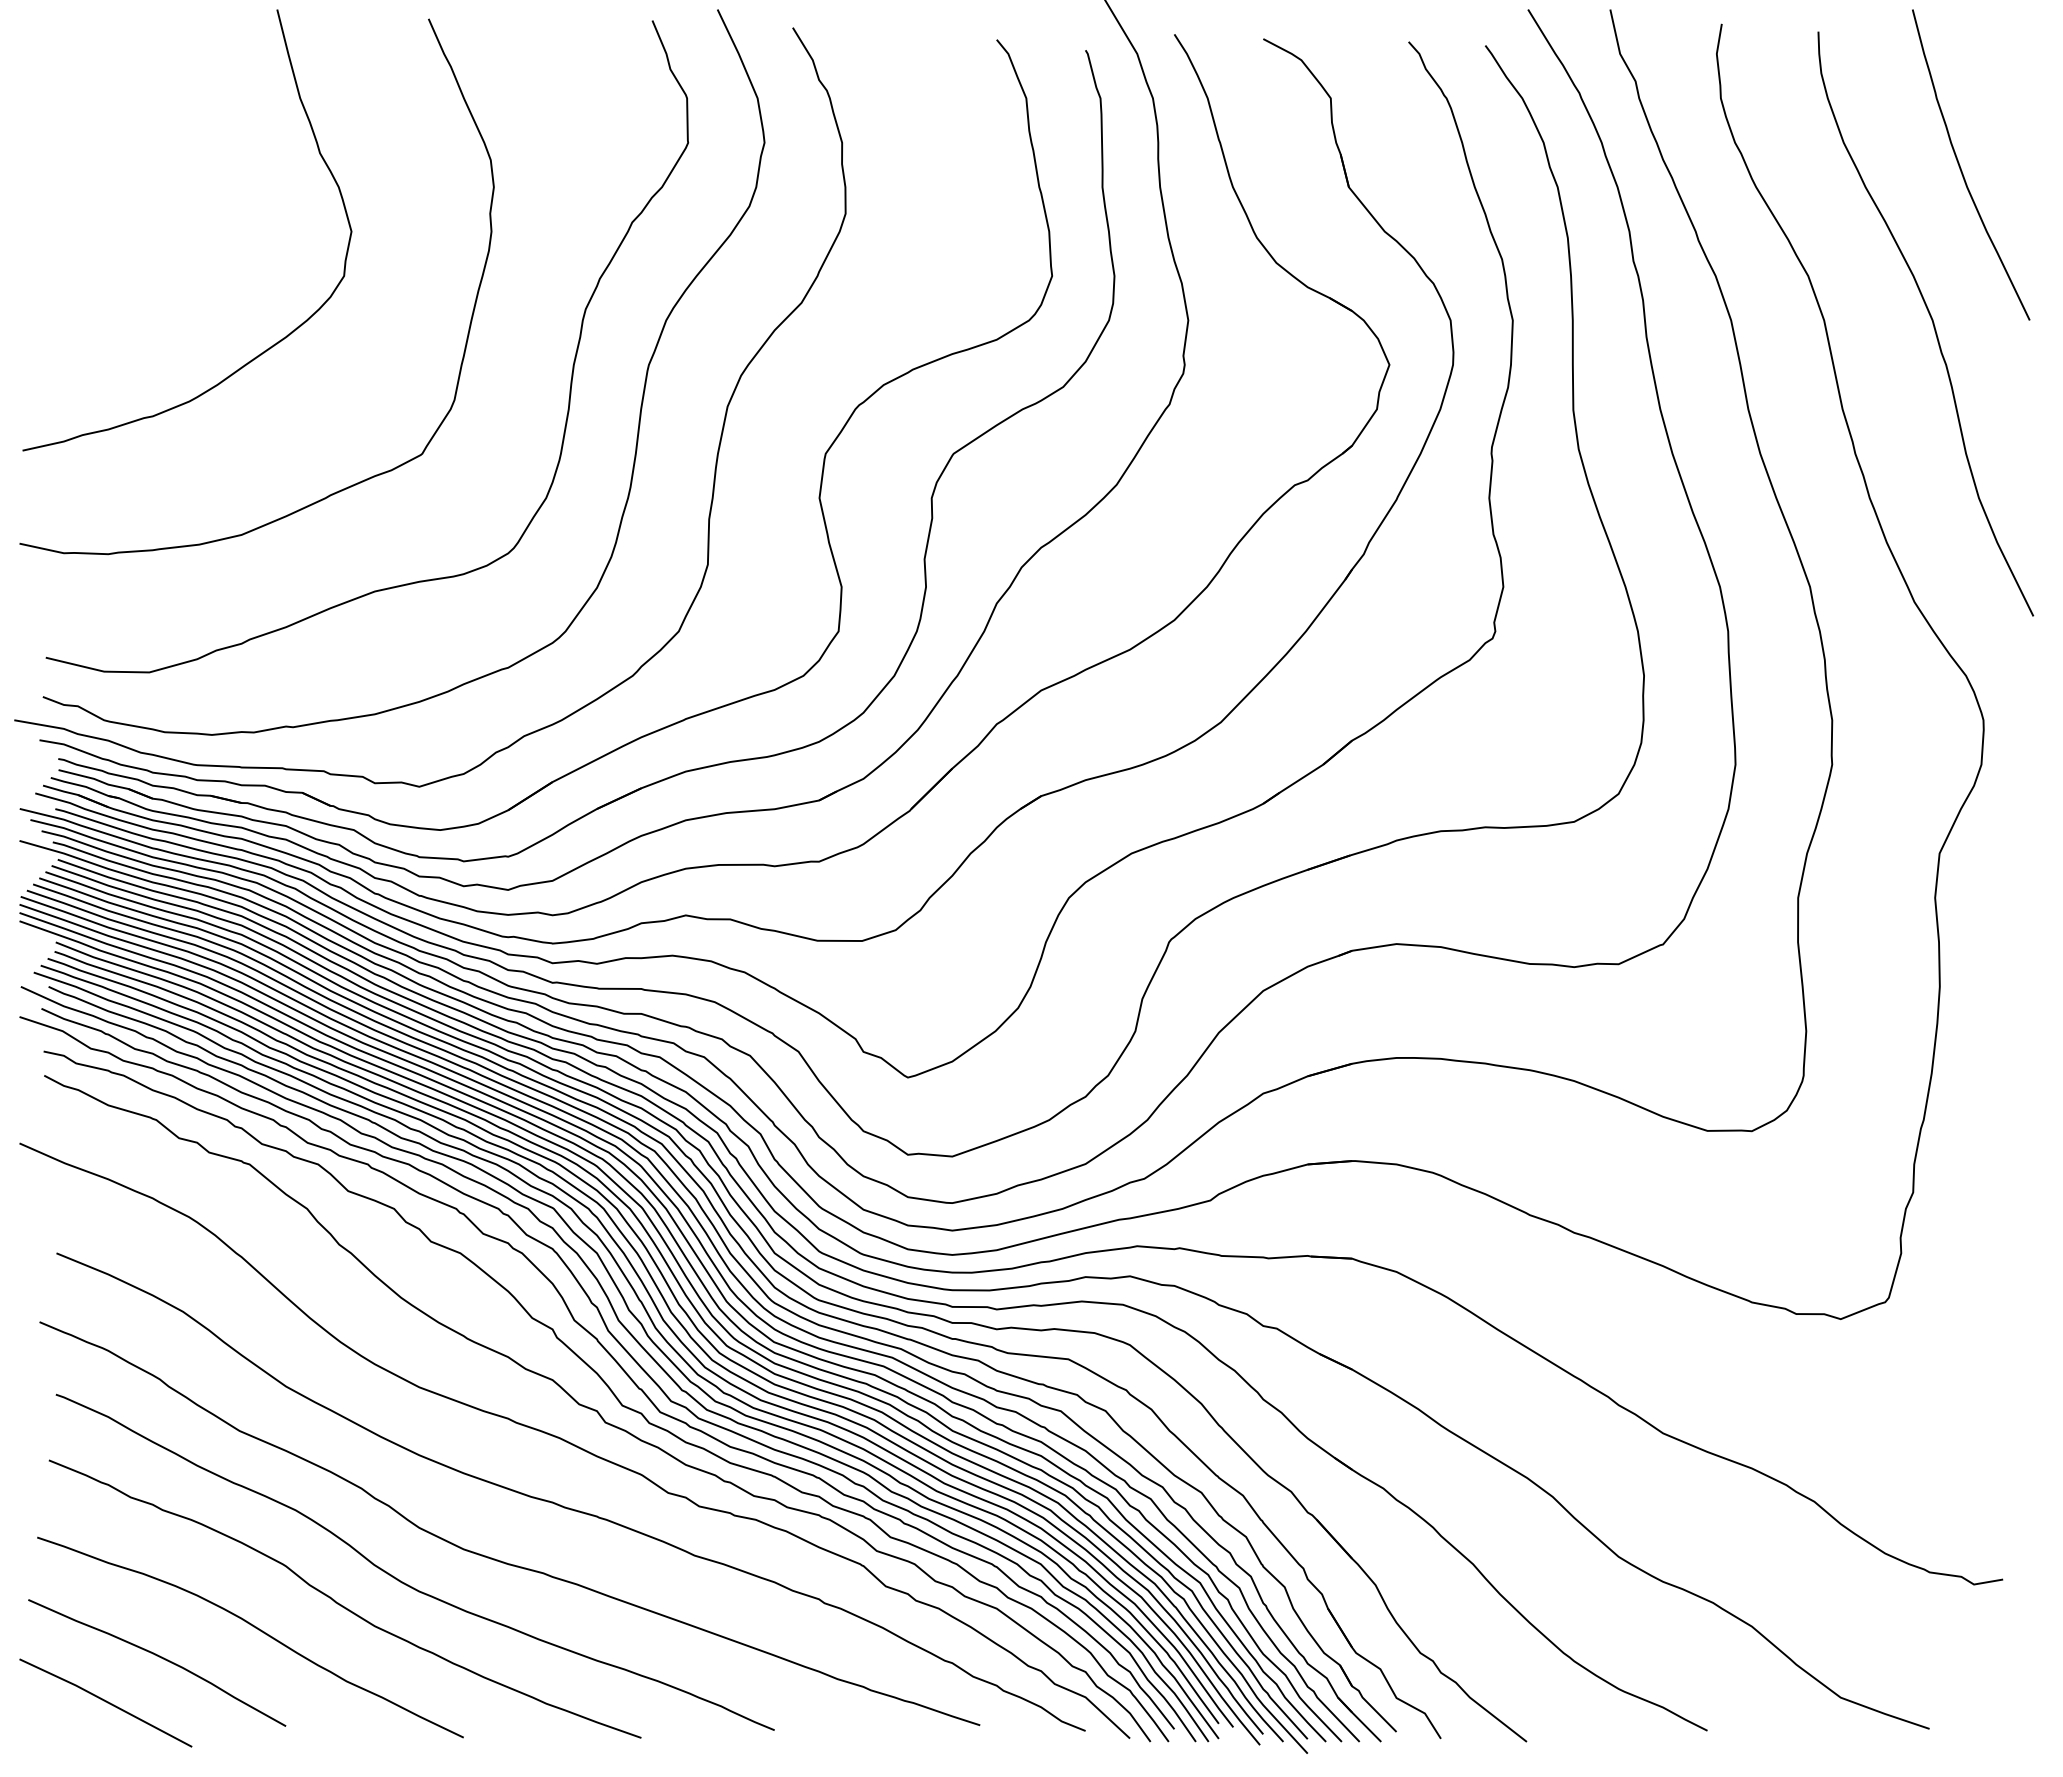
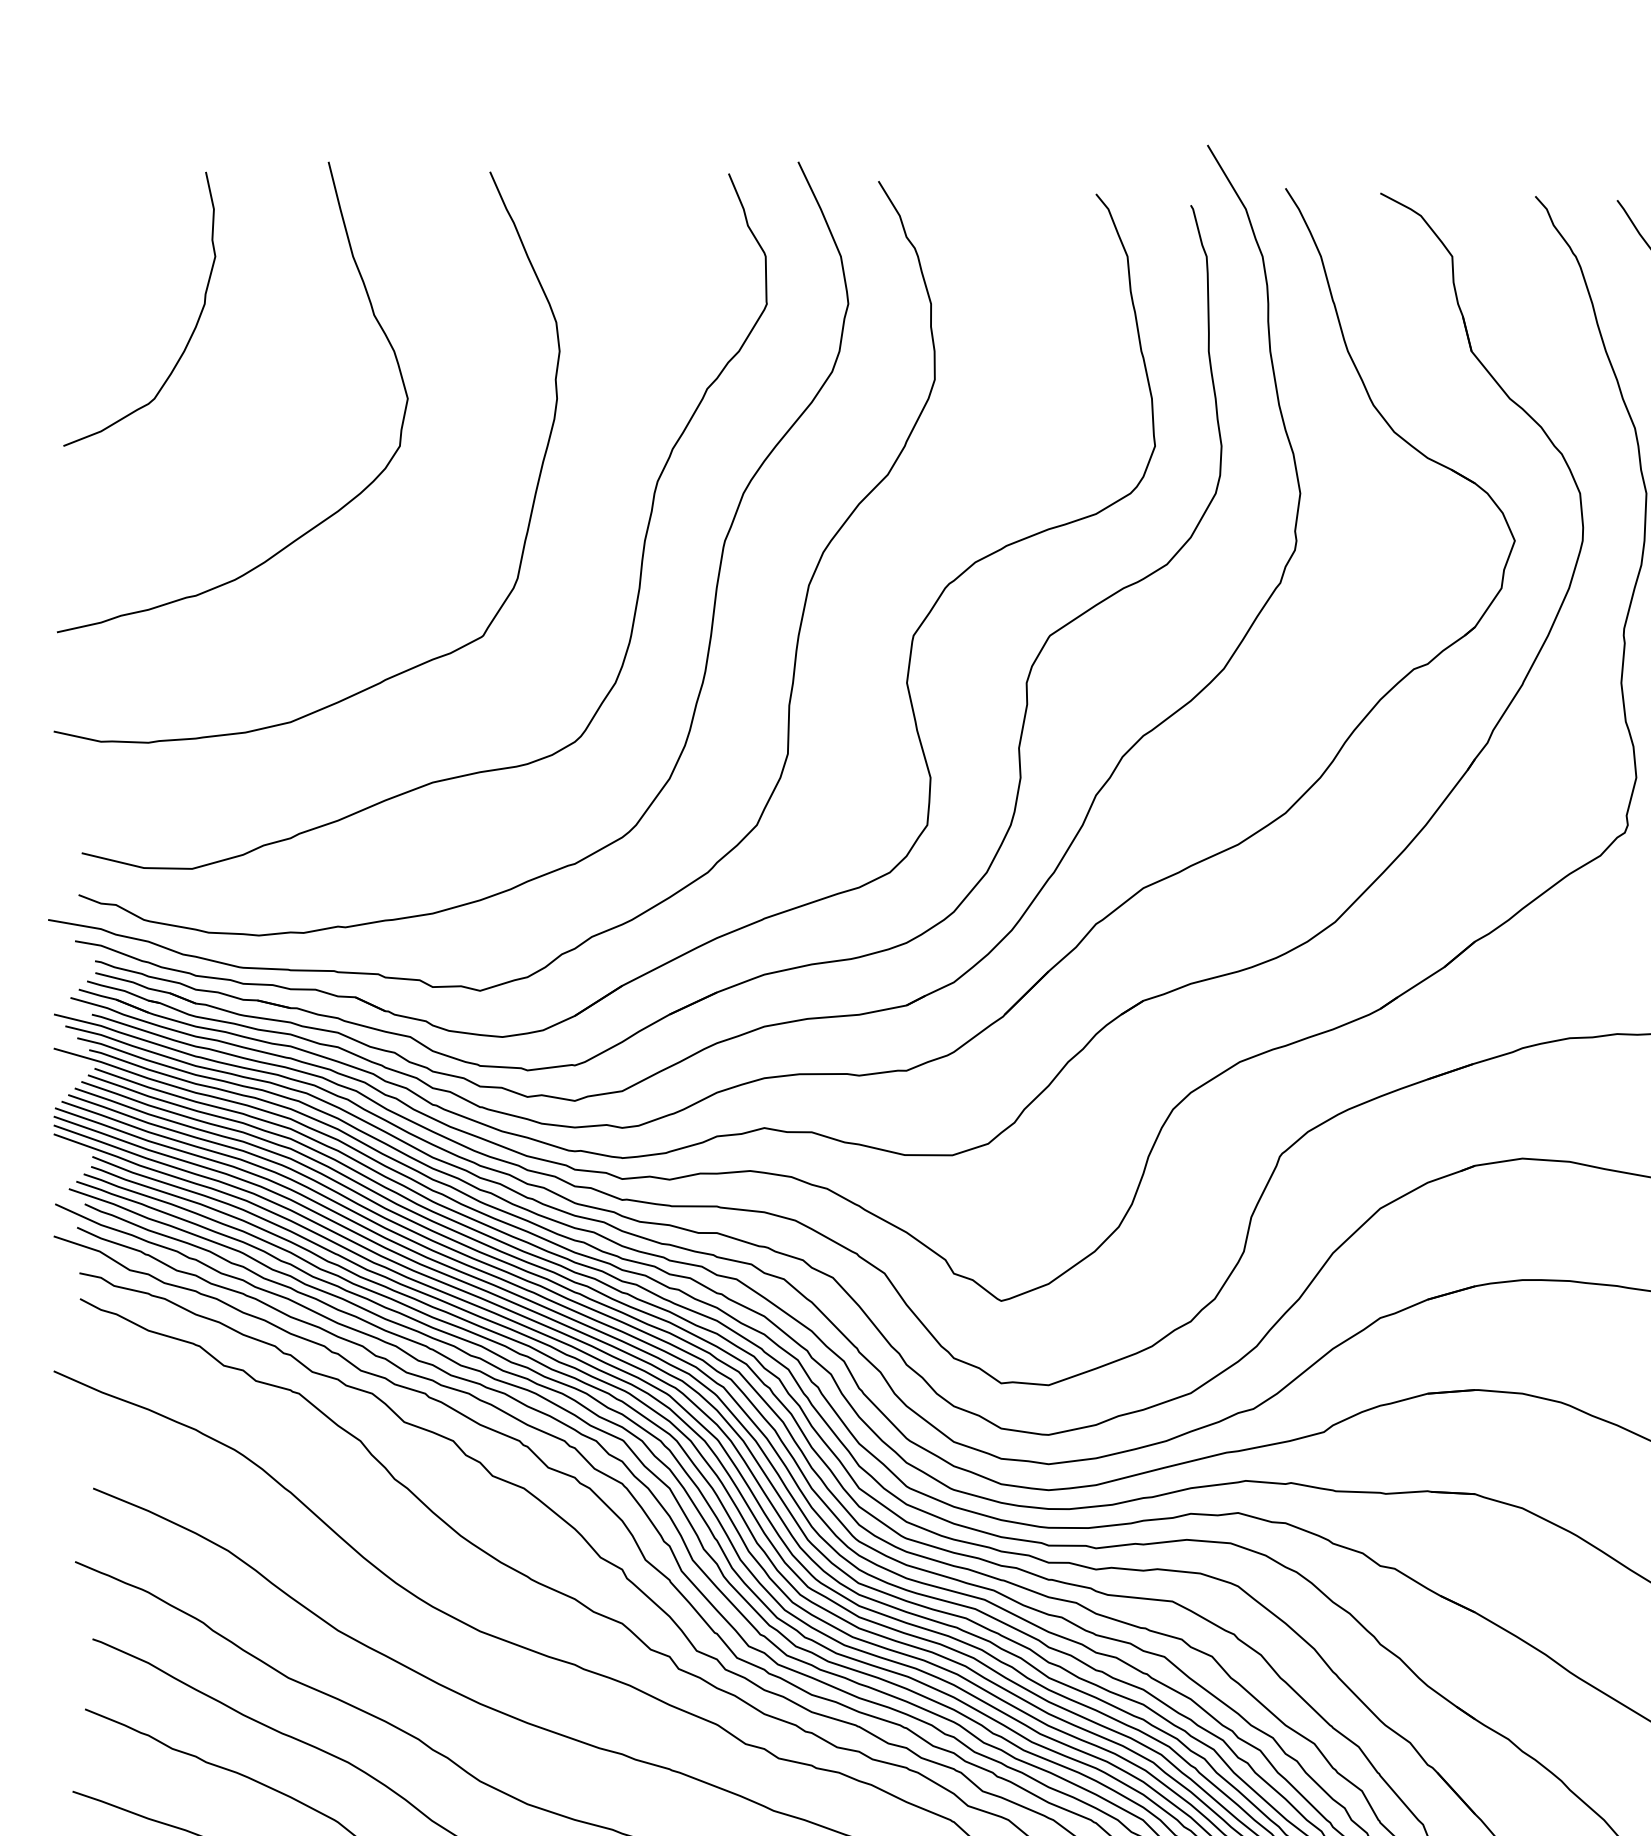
curve: (147, 172) -> (190, 335), added

